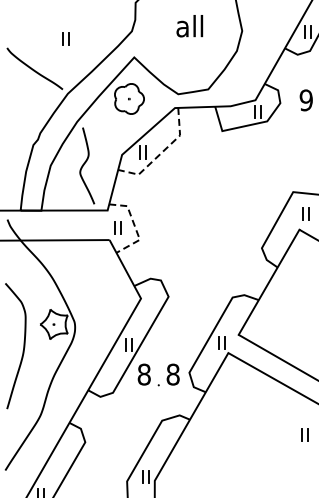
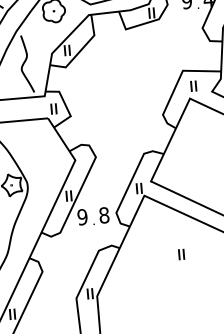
line: (161, 153) -> (81, 50), dashed -> solid
line: (135, 226) -> (66, 106), dashed -> solid
text: (143, 374) -> (82, 217), 8 -> 9
part: (304, 434) -> (181, 254), moved

